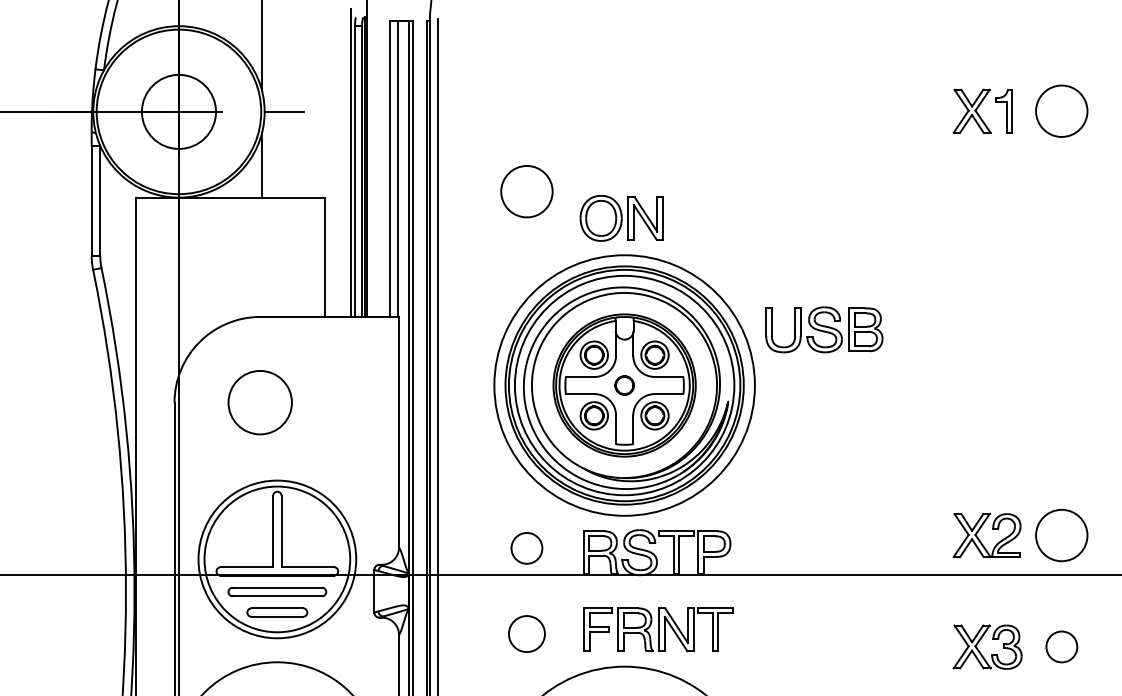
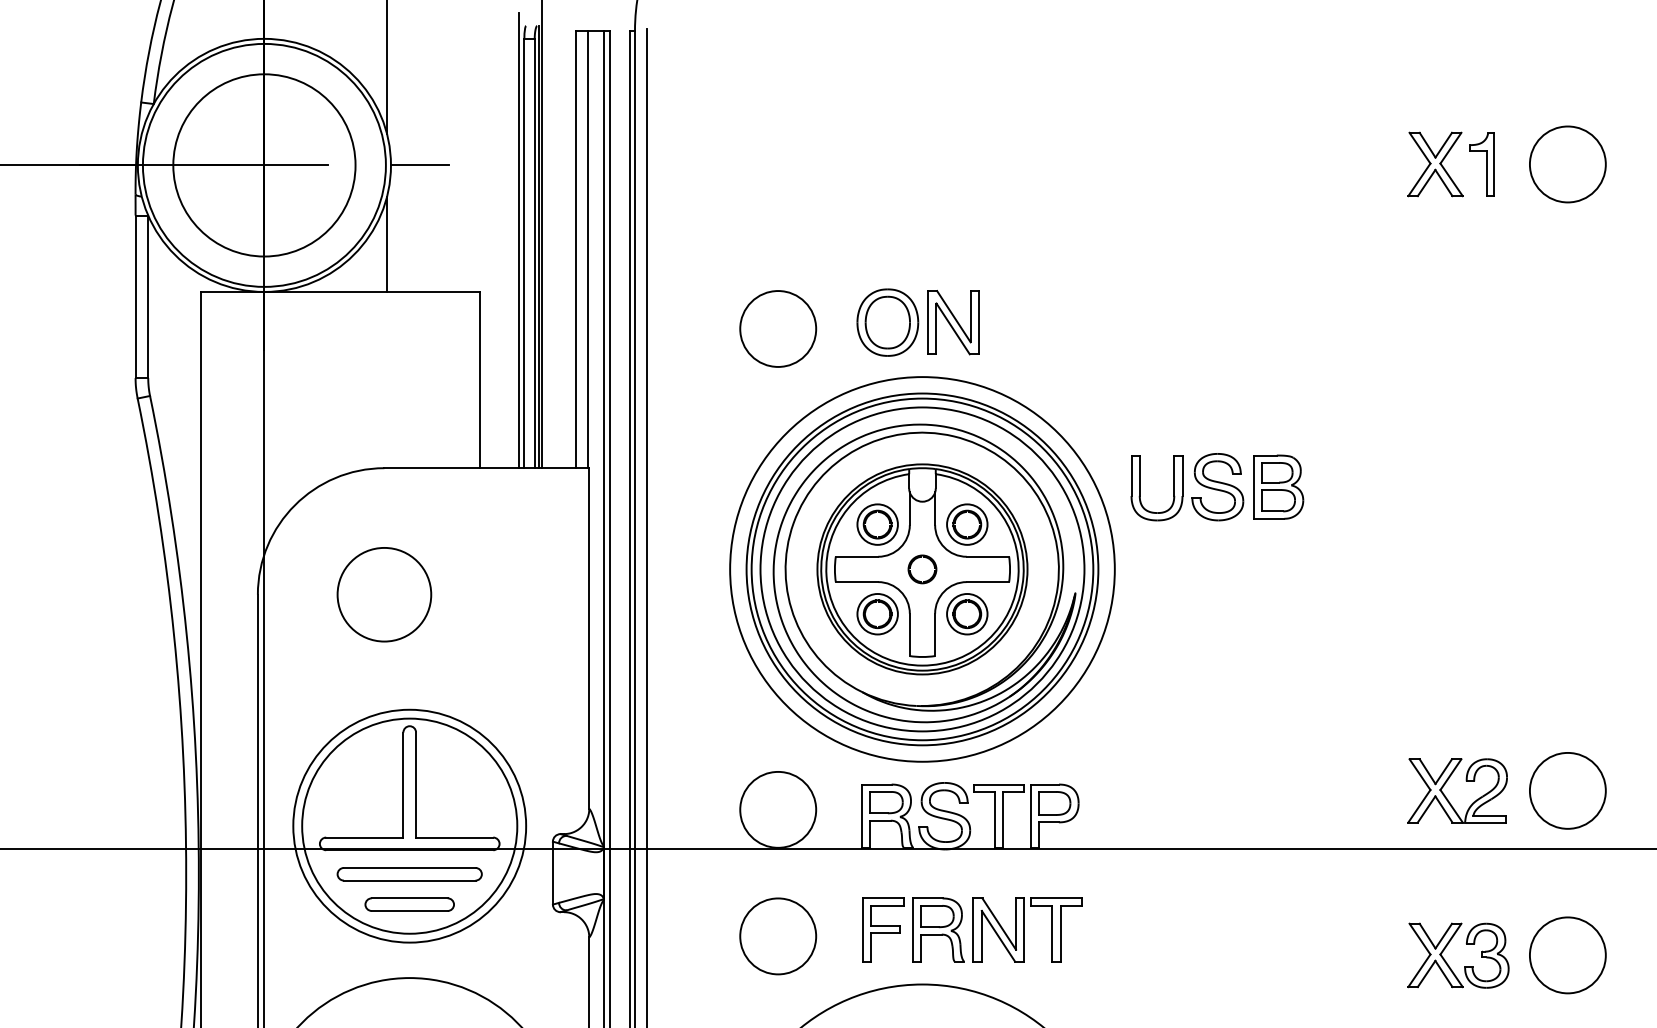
circle: (178, 111) -> (263, 164), size x1.67
circle: (526, 191) -> (777, 328), moved
circle: (526, 548) -> (777, 810), size x1.67
circle: (526, 633) -> (777, 935), size x1.43
circle: (1061, 646) -> (1567, 954), size x1.67

